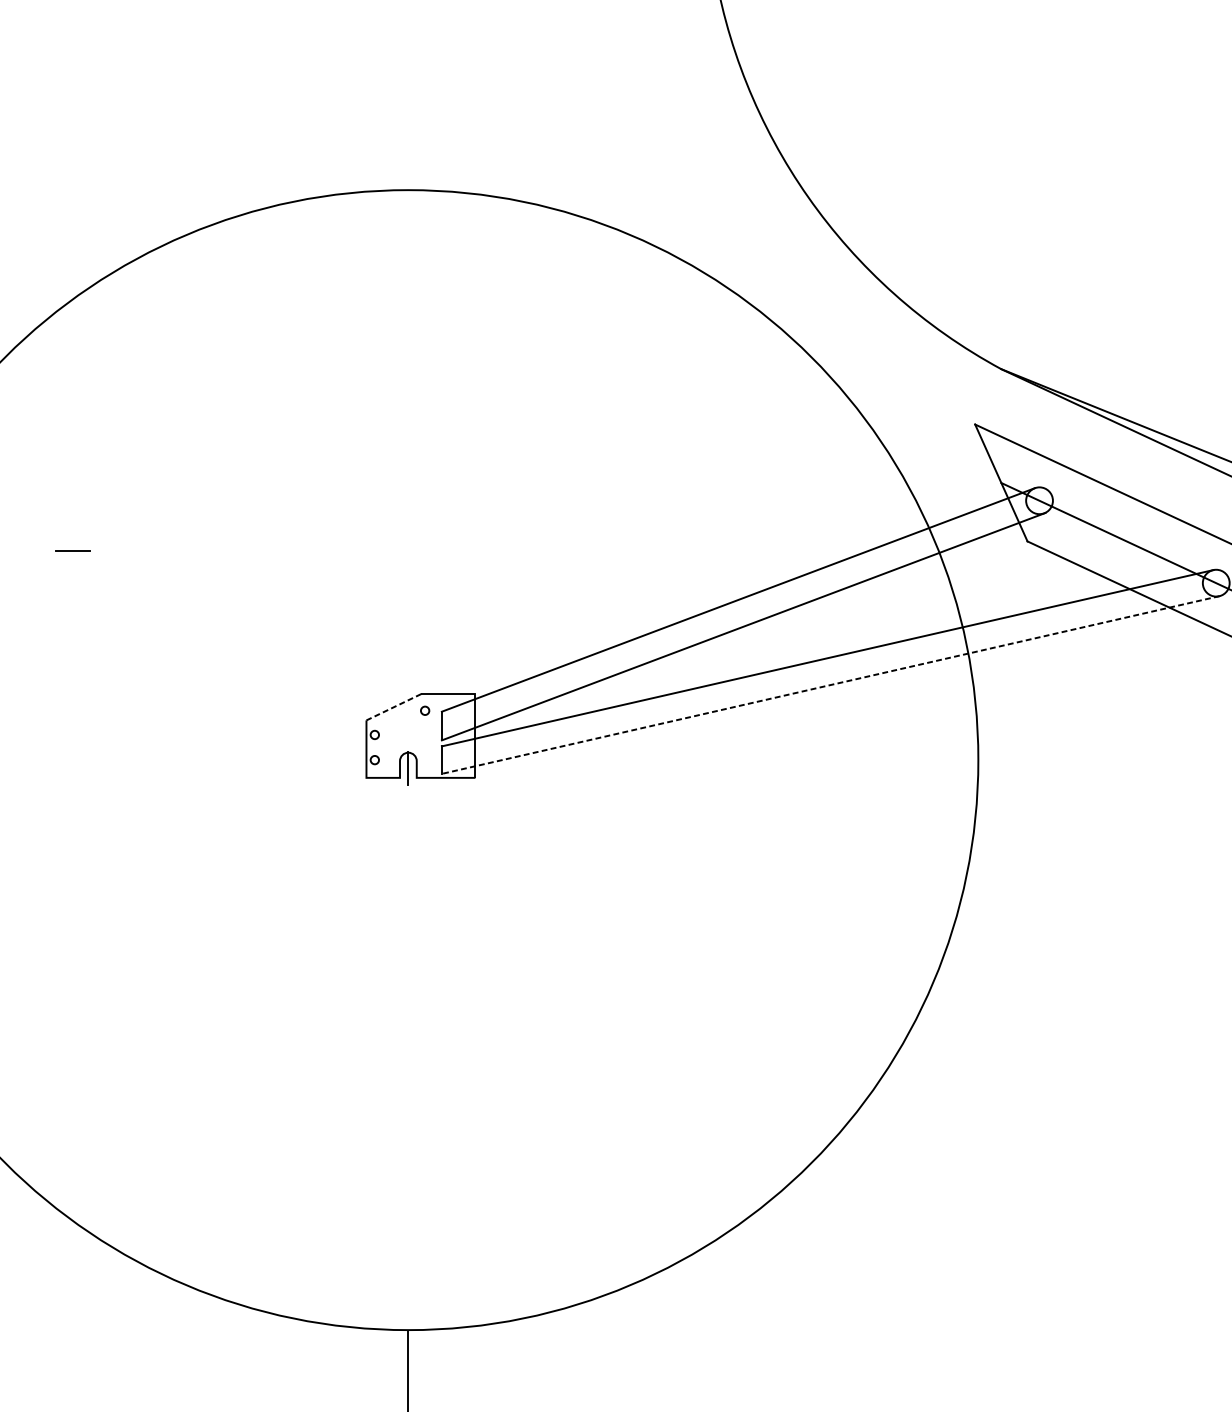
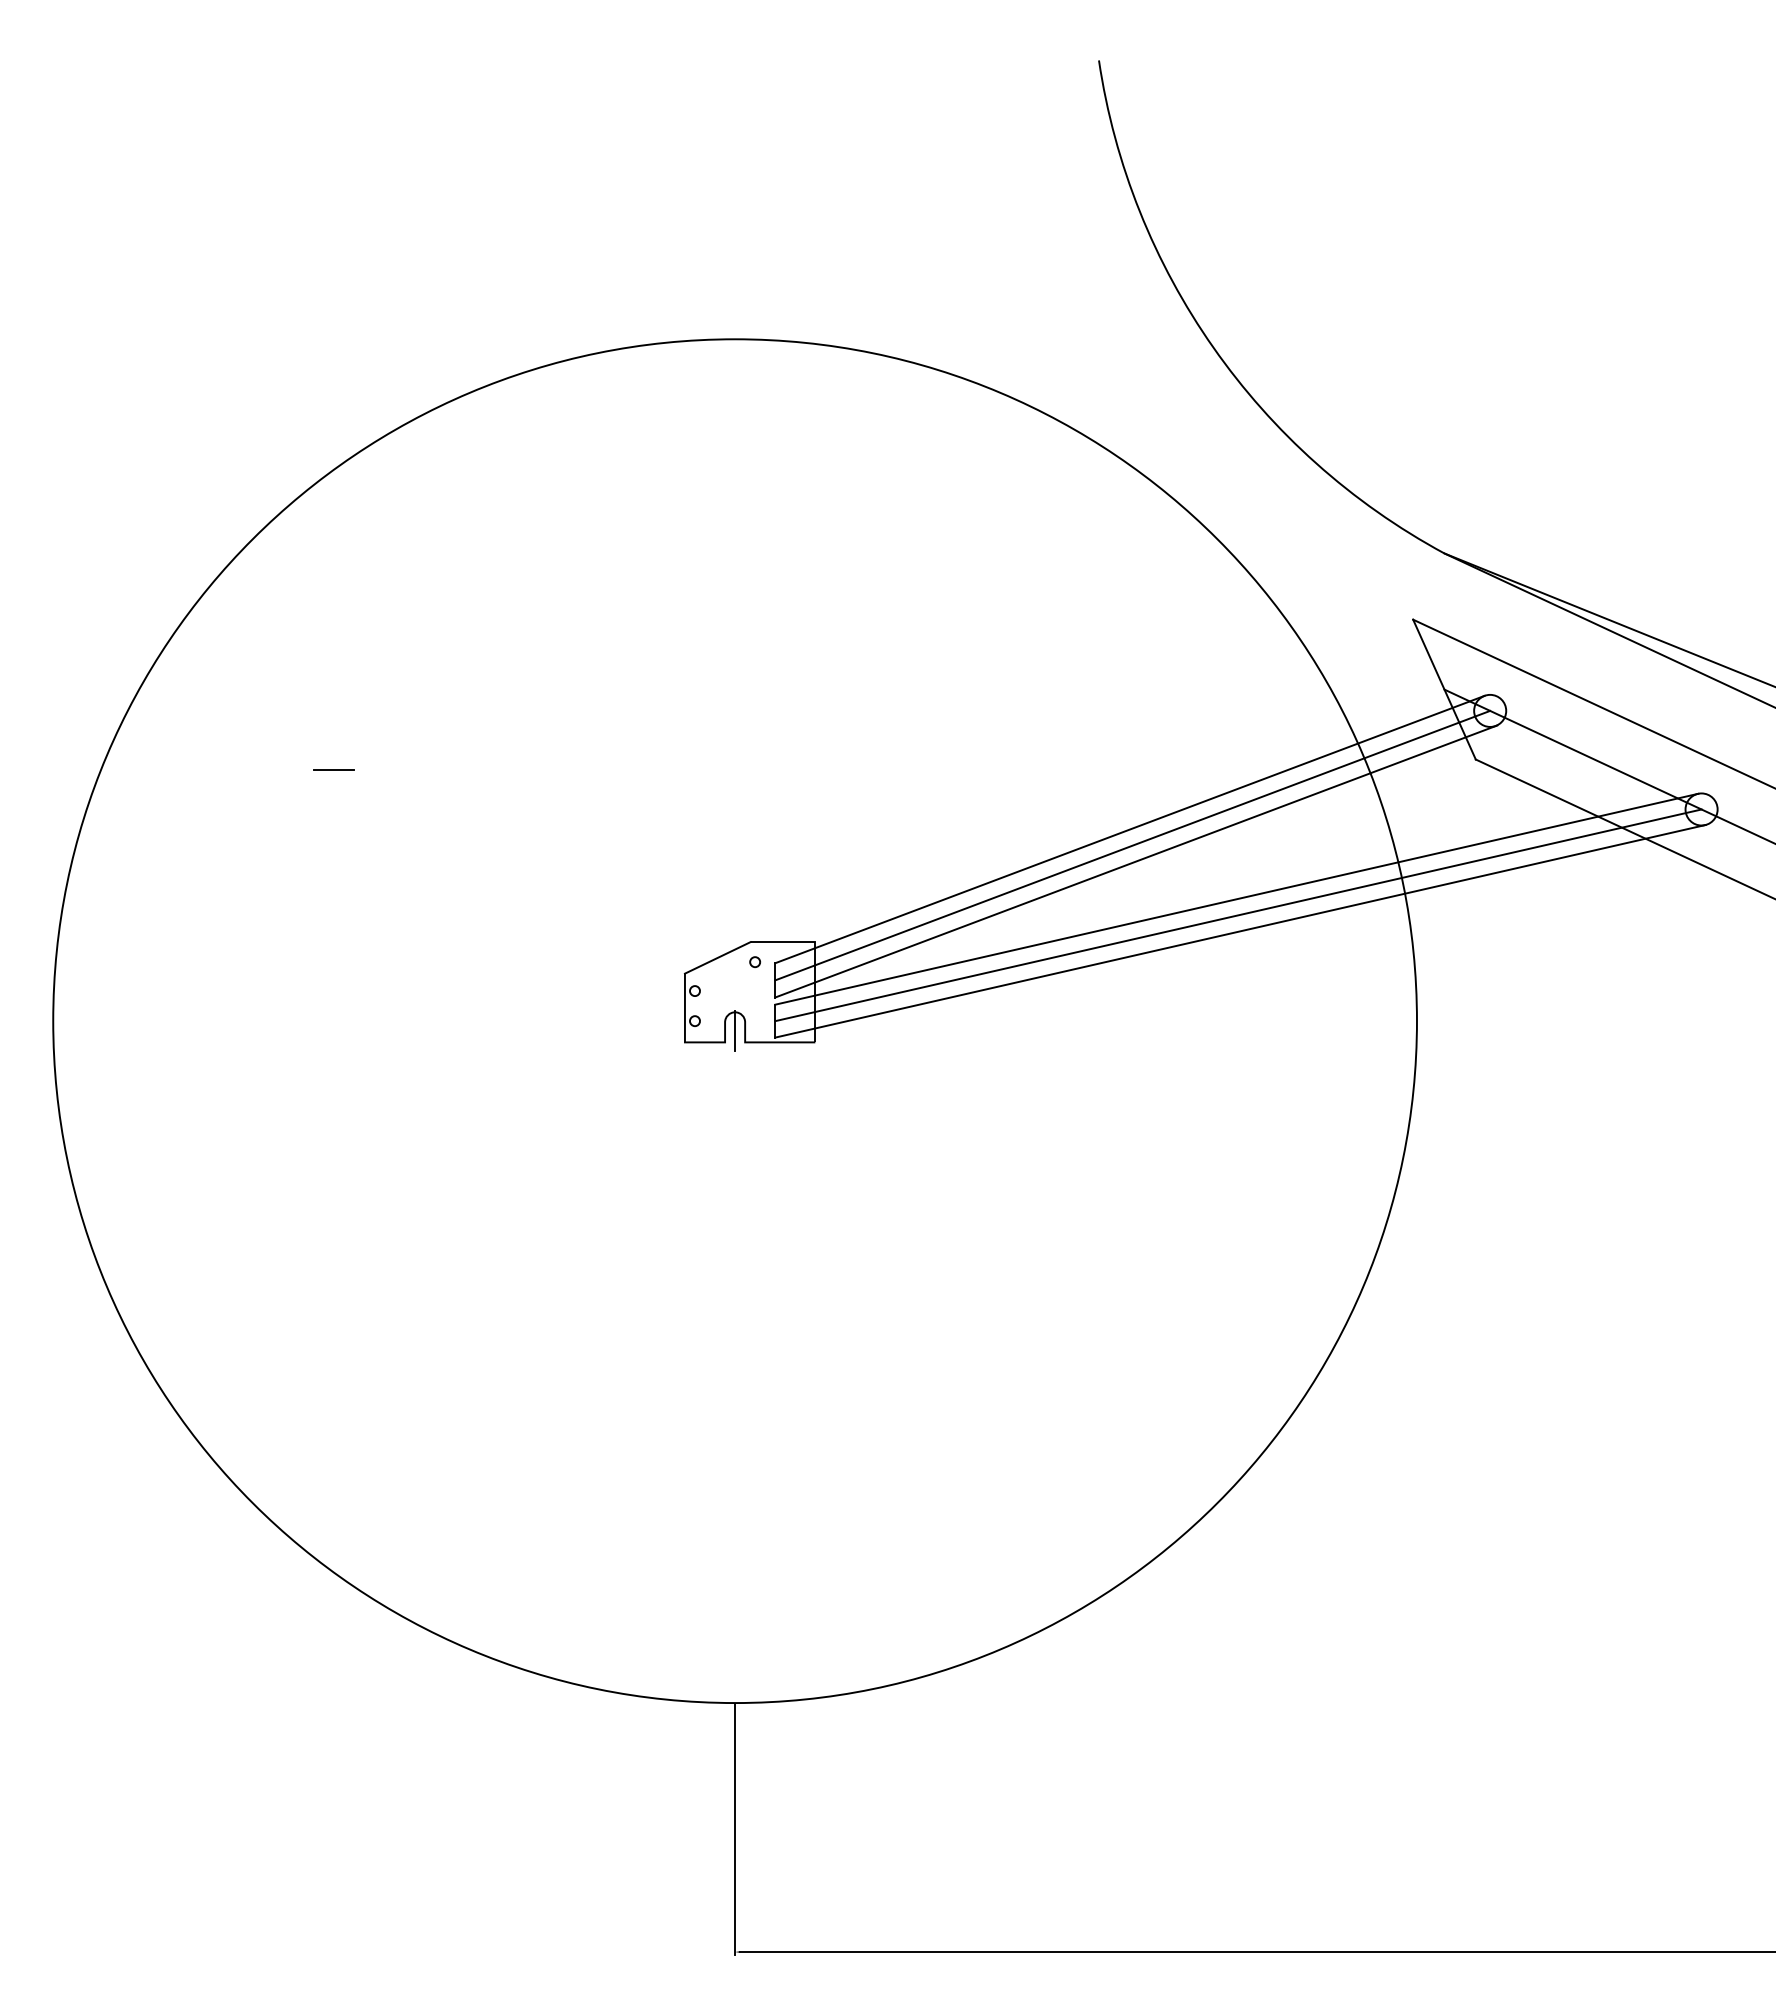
line: (740, 613) -> (1132, 845), added
line: (829, 671) -> (1238, 915), added
line: (829, 685) -> (1239, 931), dashed -> solid
line: (393, 707) -> (717, 958), dashed -> solid

